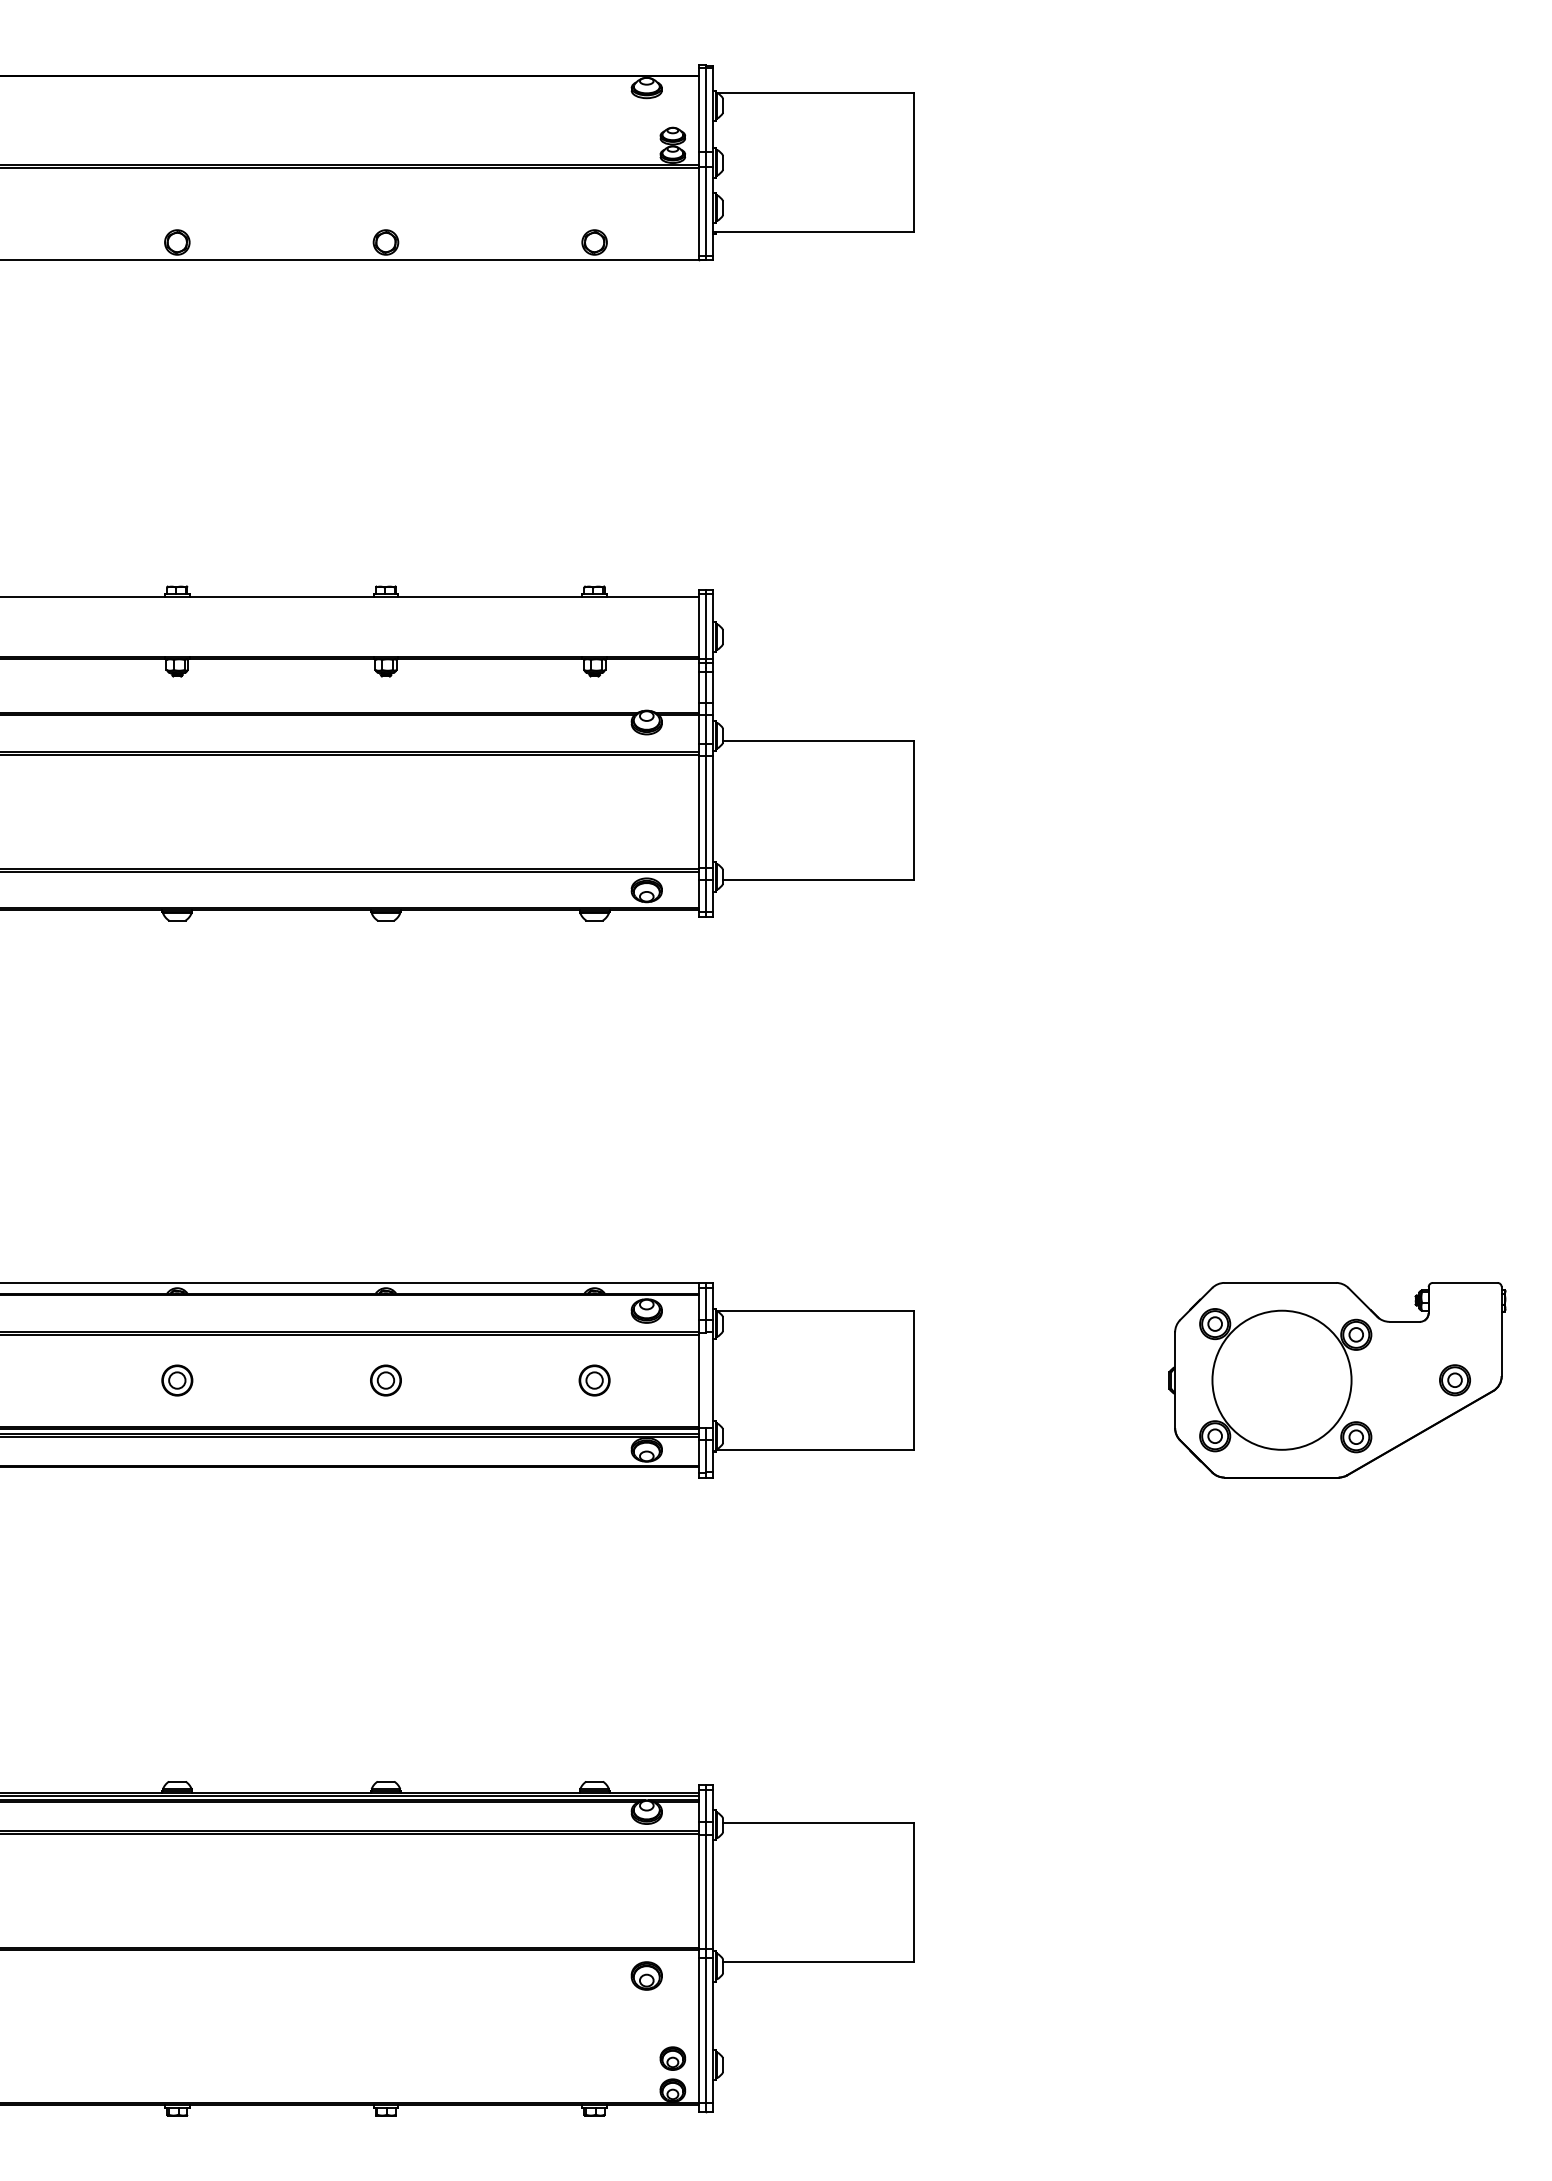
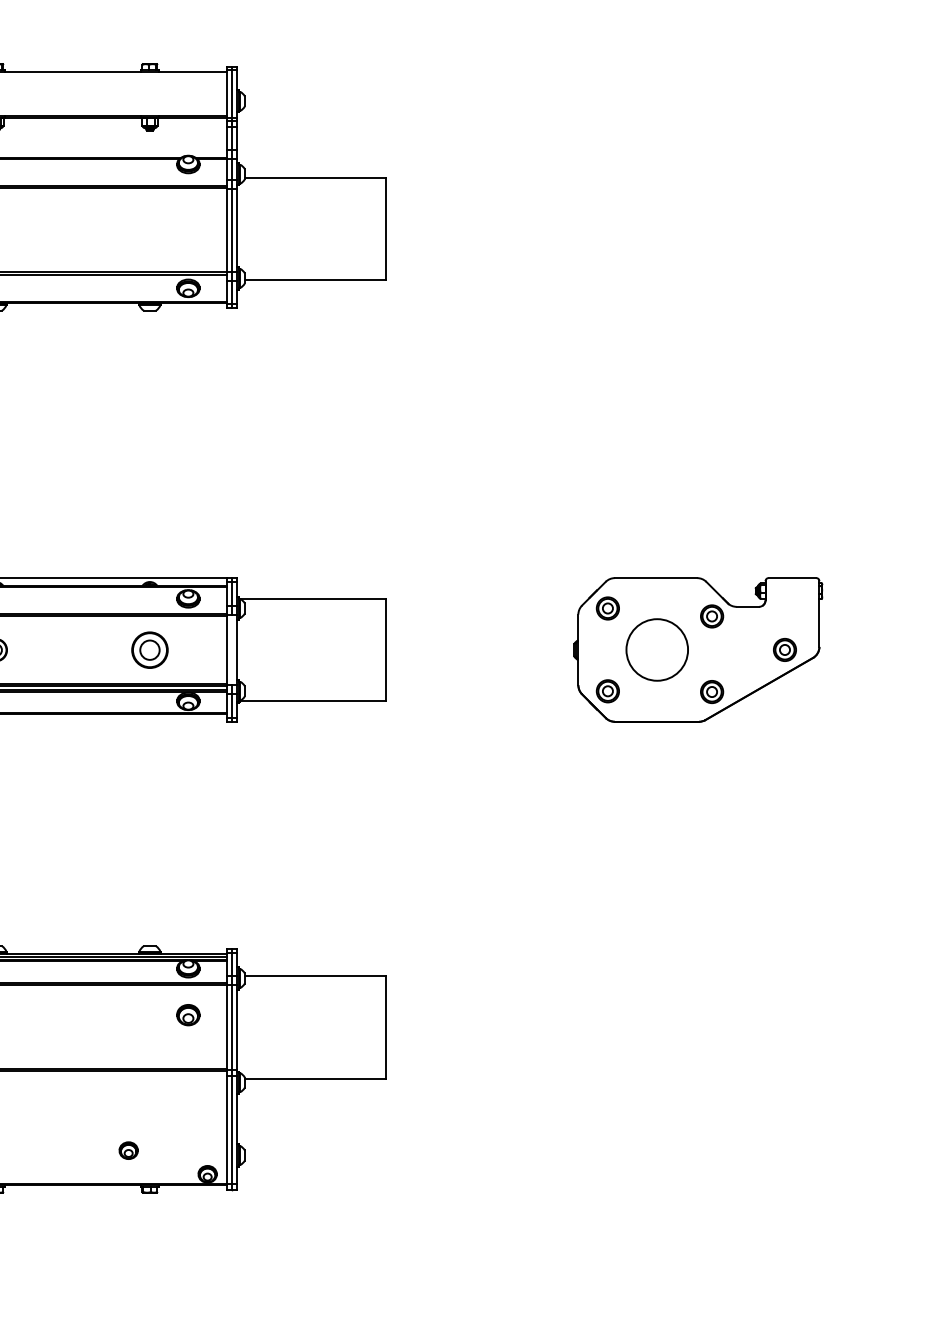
circle: (1281, 1379) -> (656, 649), size x0.6
part: (594, 1380) -> (149, 650), size x1.6
part: (646, 1975) -> (188, 1014), moved
part: (672, 2058) -> (128, 1150), moved

